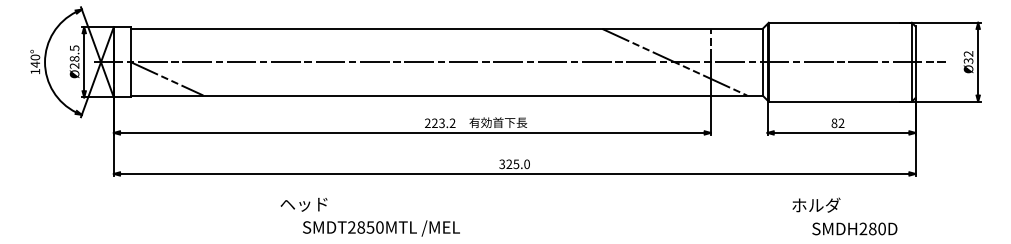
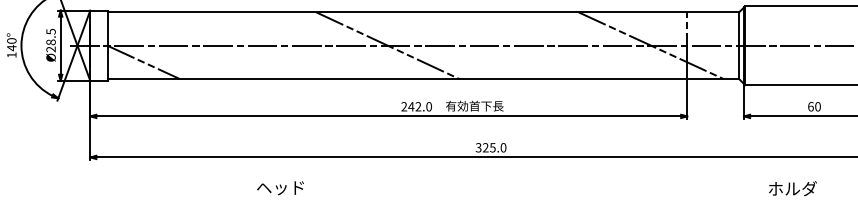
line: (410, 61) -> (386, 44), added
text: (443, 123) -> (419, 106), 223.2 -> 242.0
text: (837, 123) -> (813, 106), 82 -> 60

